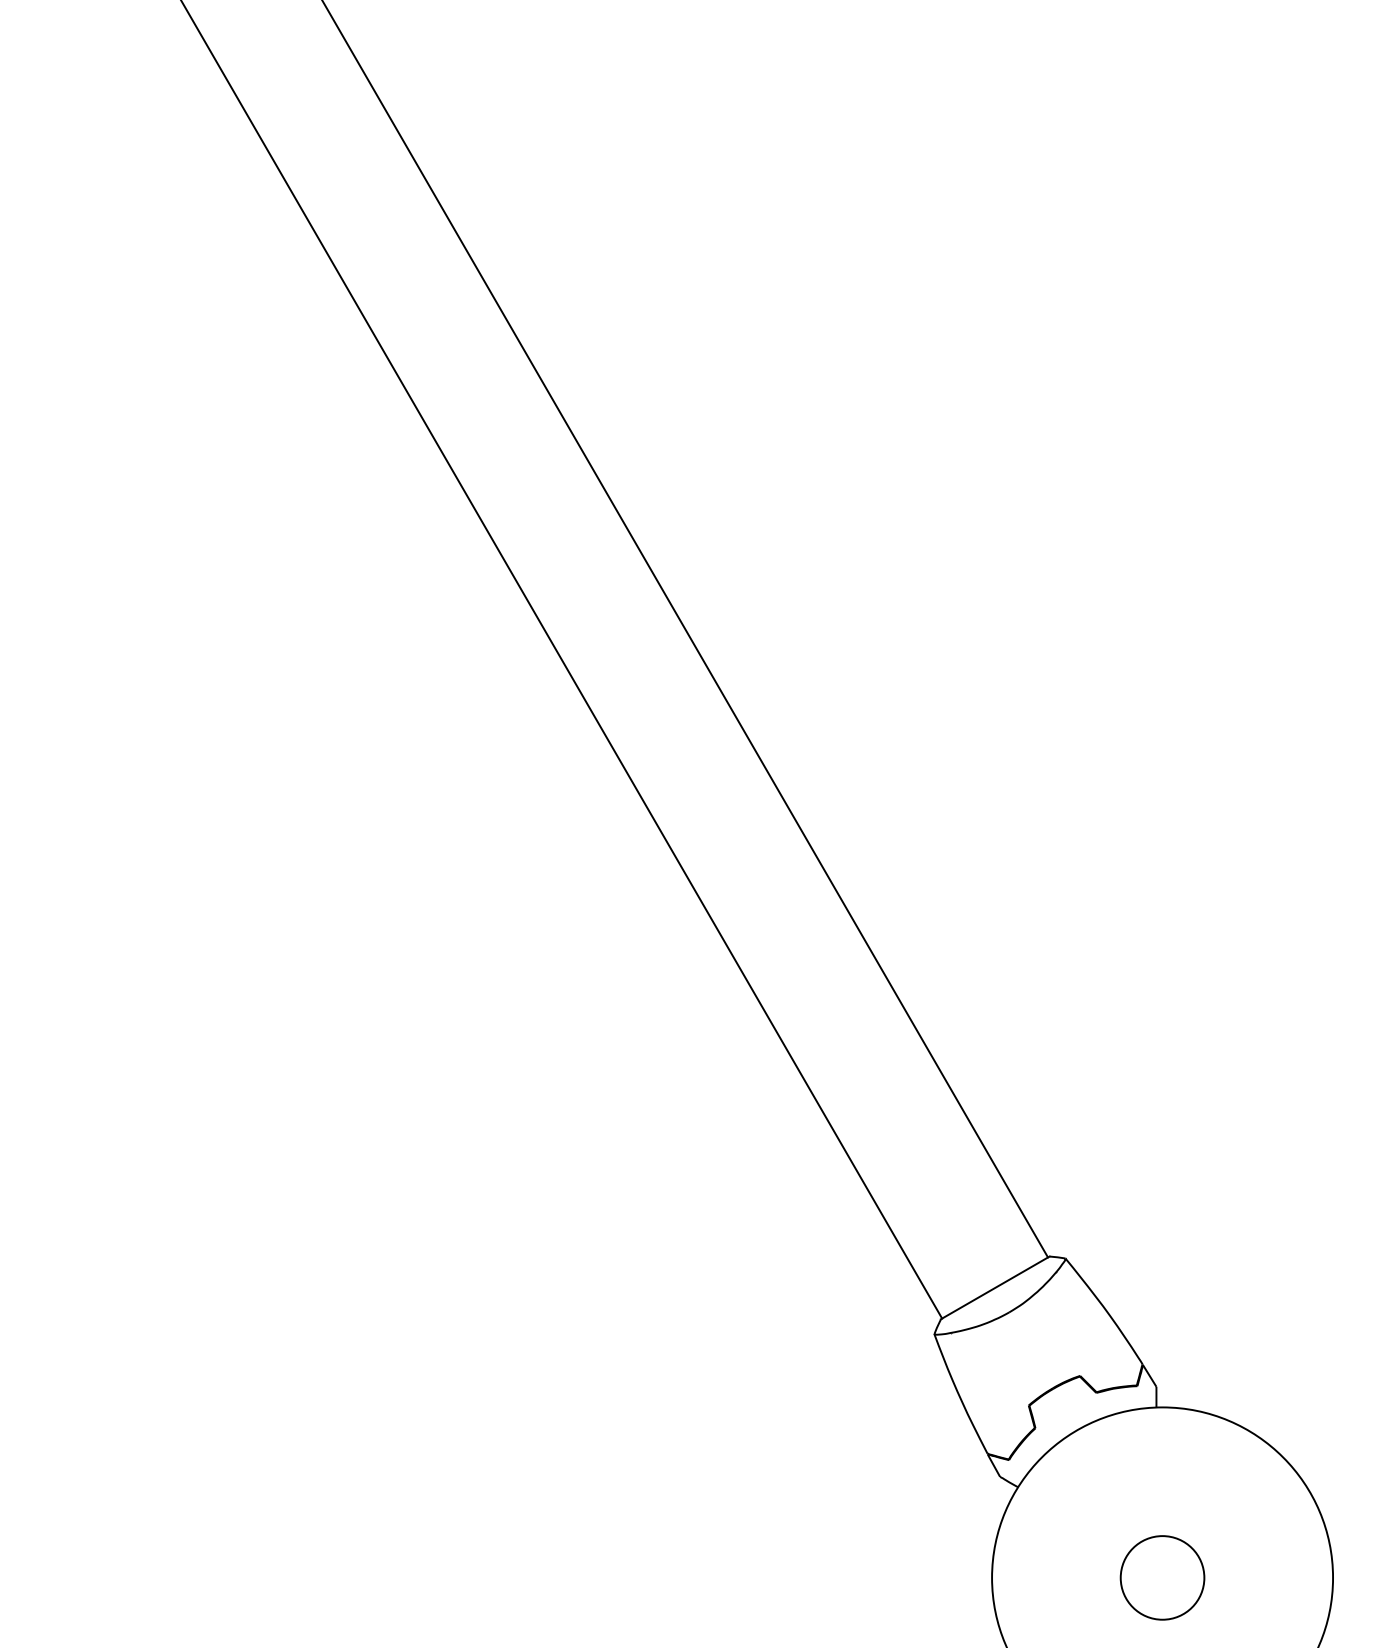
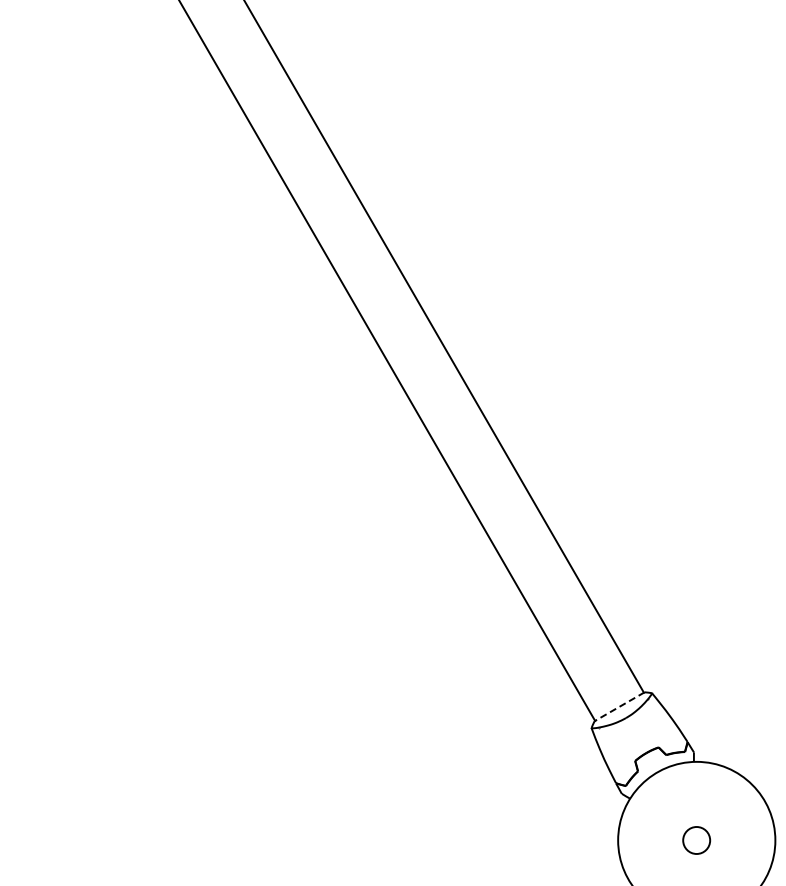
line: (994, 1287) -> (619, 706), solid -> dashed
circle: (1161, 1577) -> (696, 840), size x0.7

